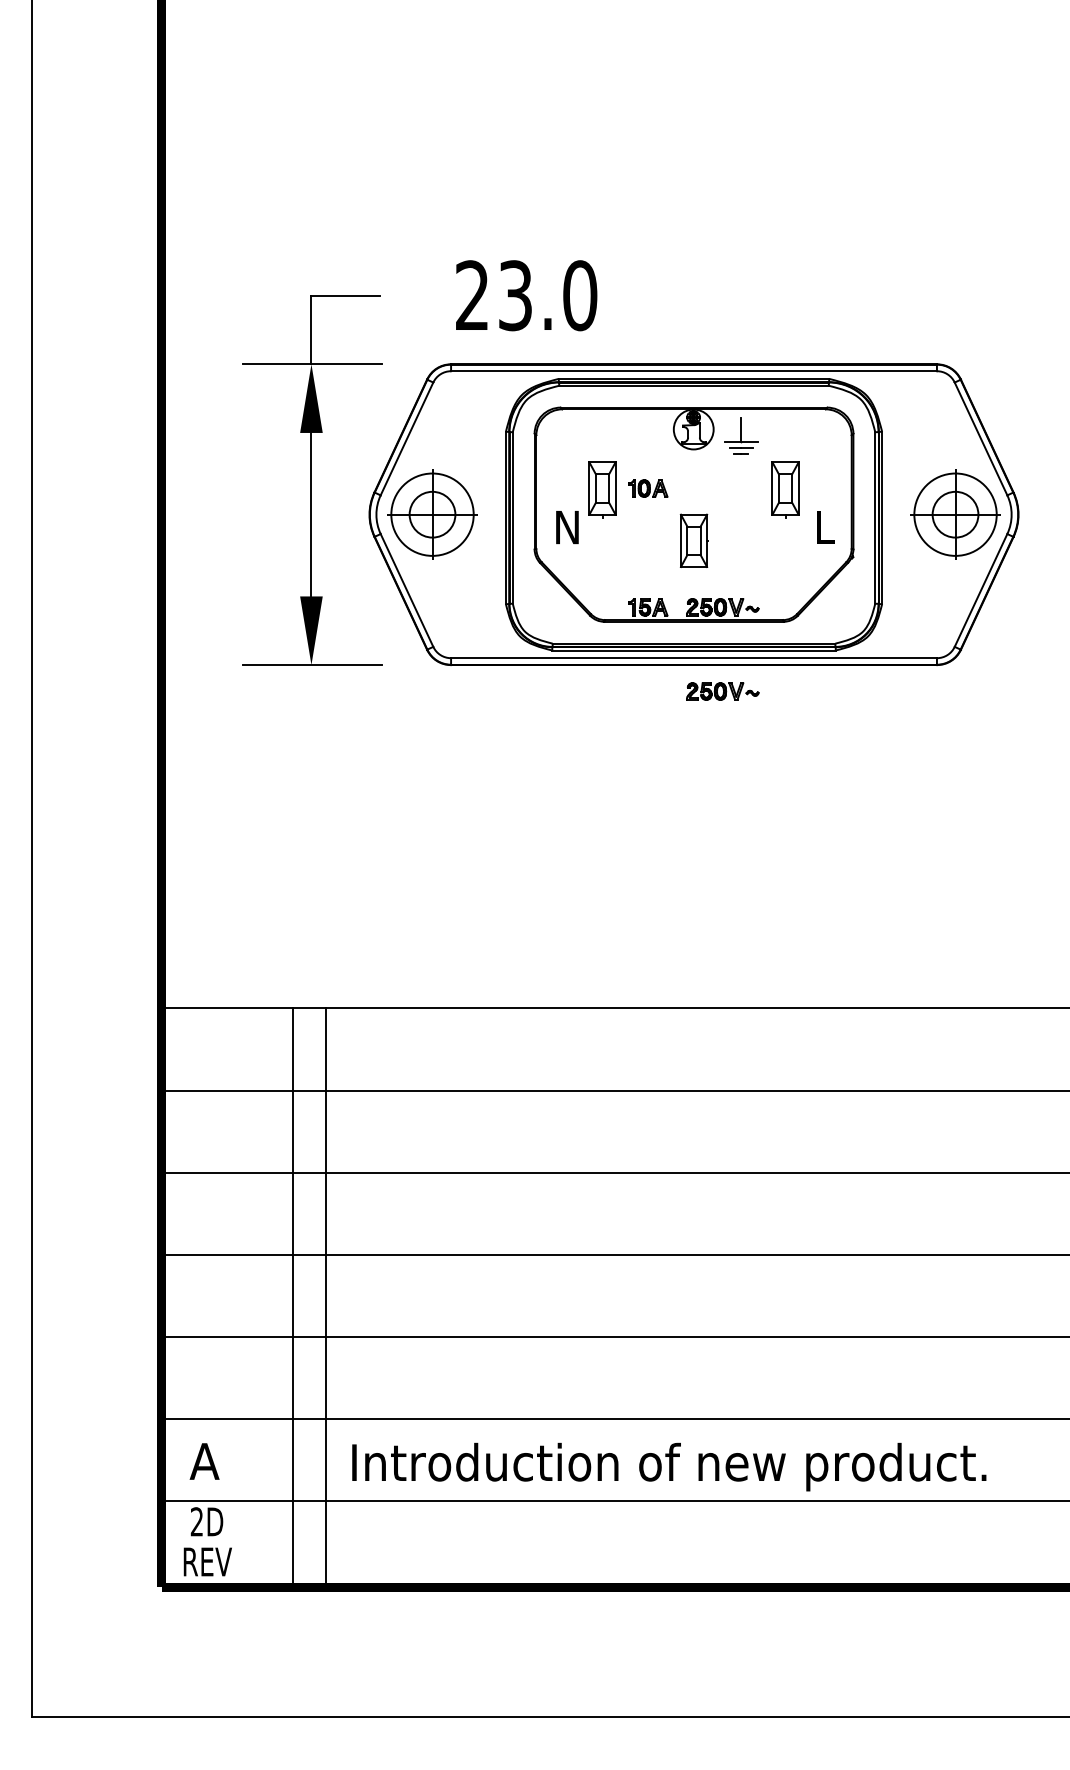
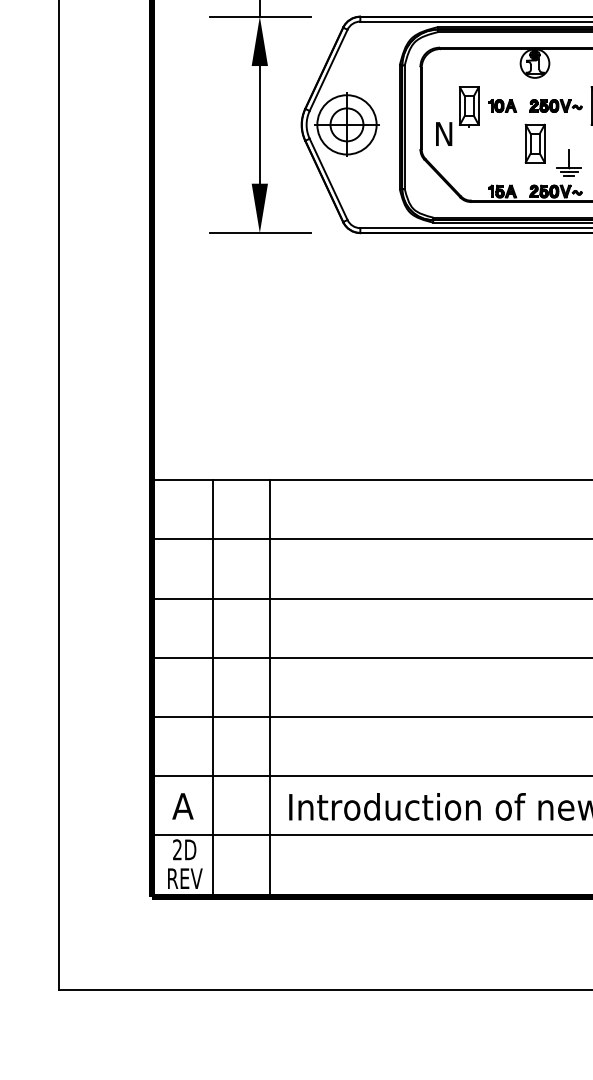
part: (741, 435) -> (569, 162), moved
part: (722, 691) -> (555, 106), moved
line: (292, 1297) -> (213, 688), moved

